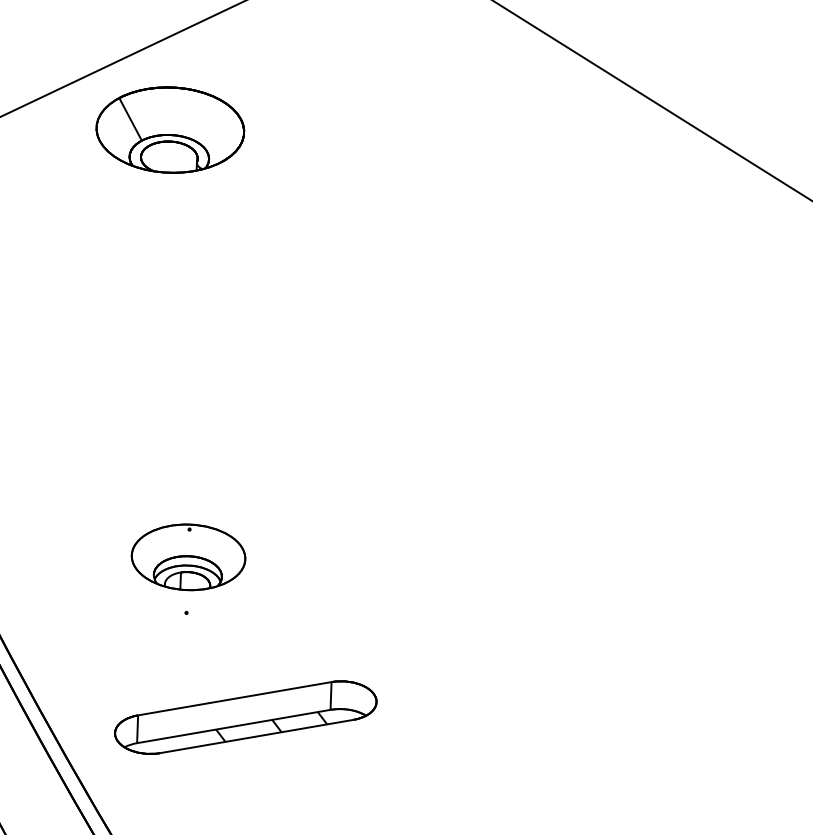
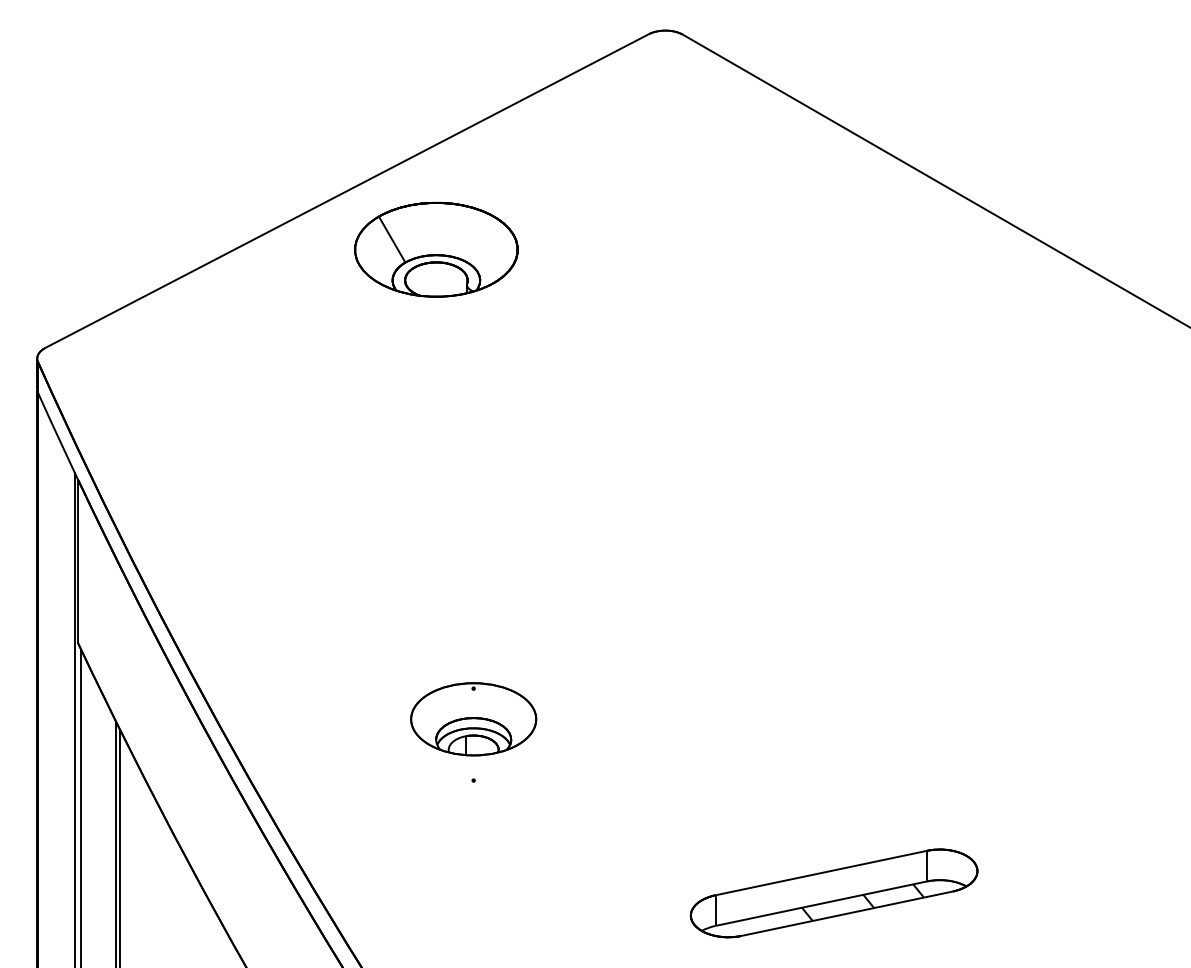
part: (245, 717) -> (833, 893), moved

